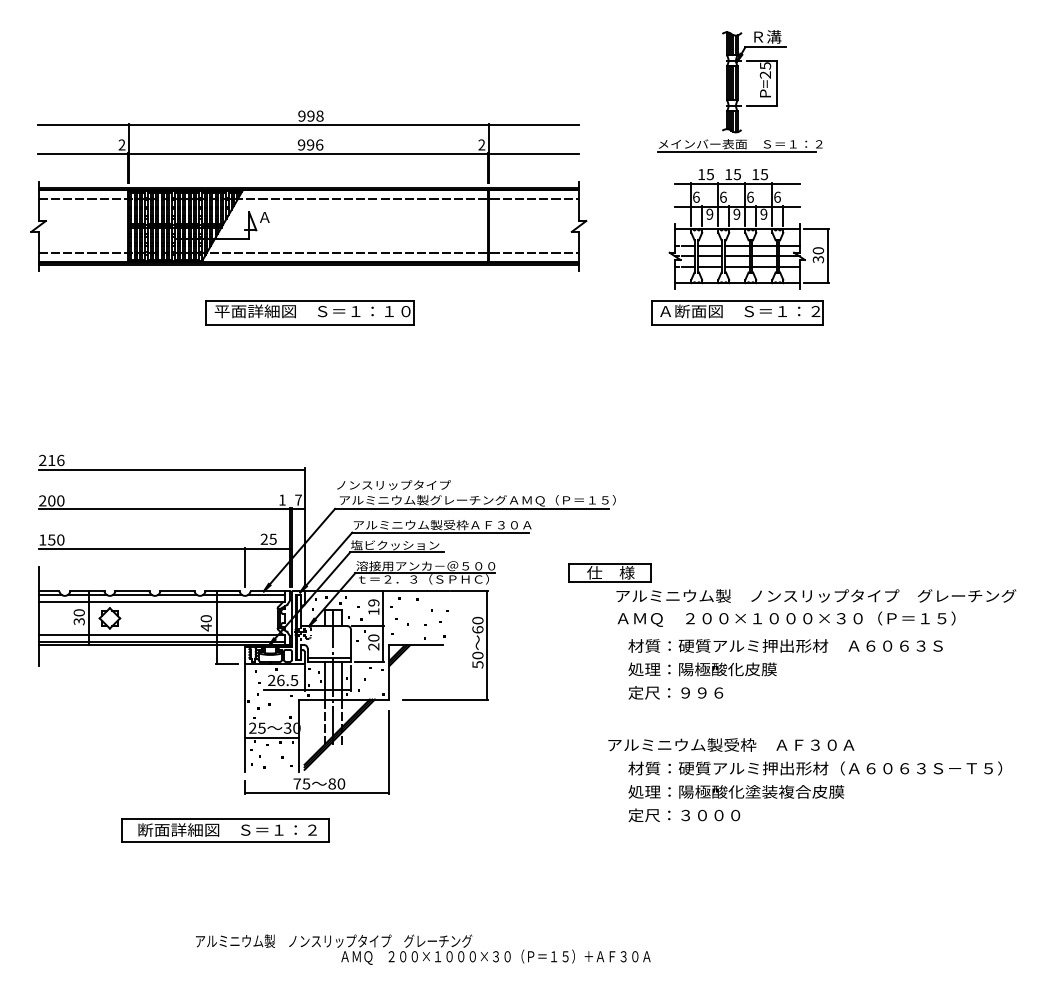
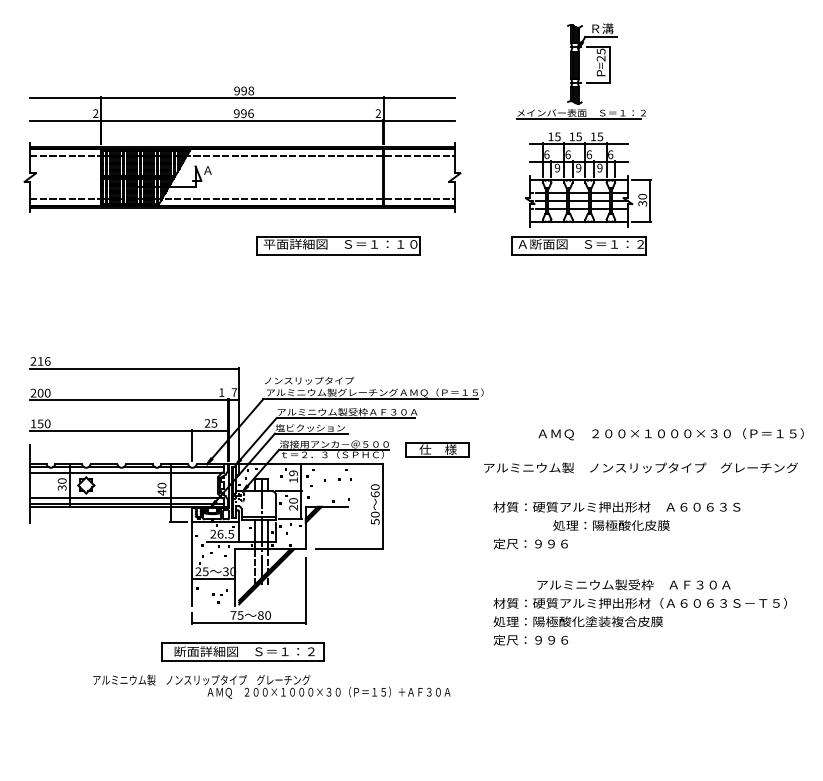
part: (309, 312) -> (338, 245), moved
part: (609, 572) -> (437, 449), moved
text: (786, 618) -> (671, 433), moved
text: (702, 669) -> (611, 525), moved
text: (731, 744) -> (634, 584), moved
text: (710, 815) -> (557, 640), 定尺：３０００ -> 定尺：９９６
part: (225, 830) -> (243, 652), moved
text: (423, 949) -> (272, 686), moved

